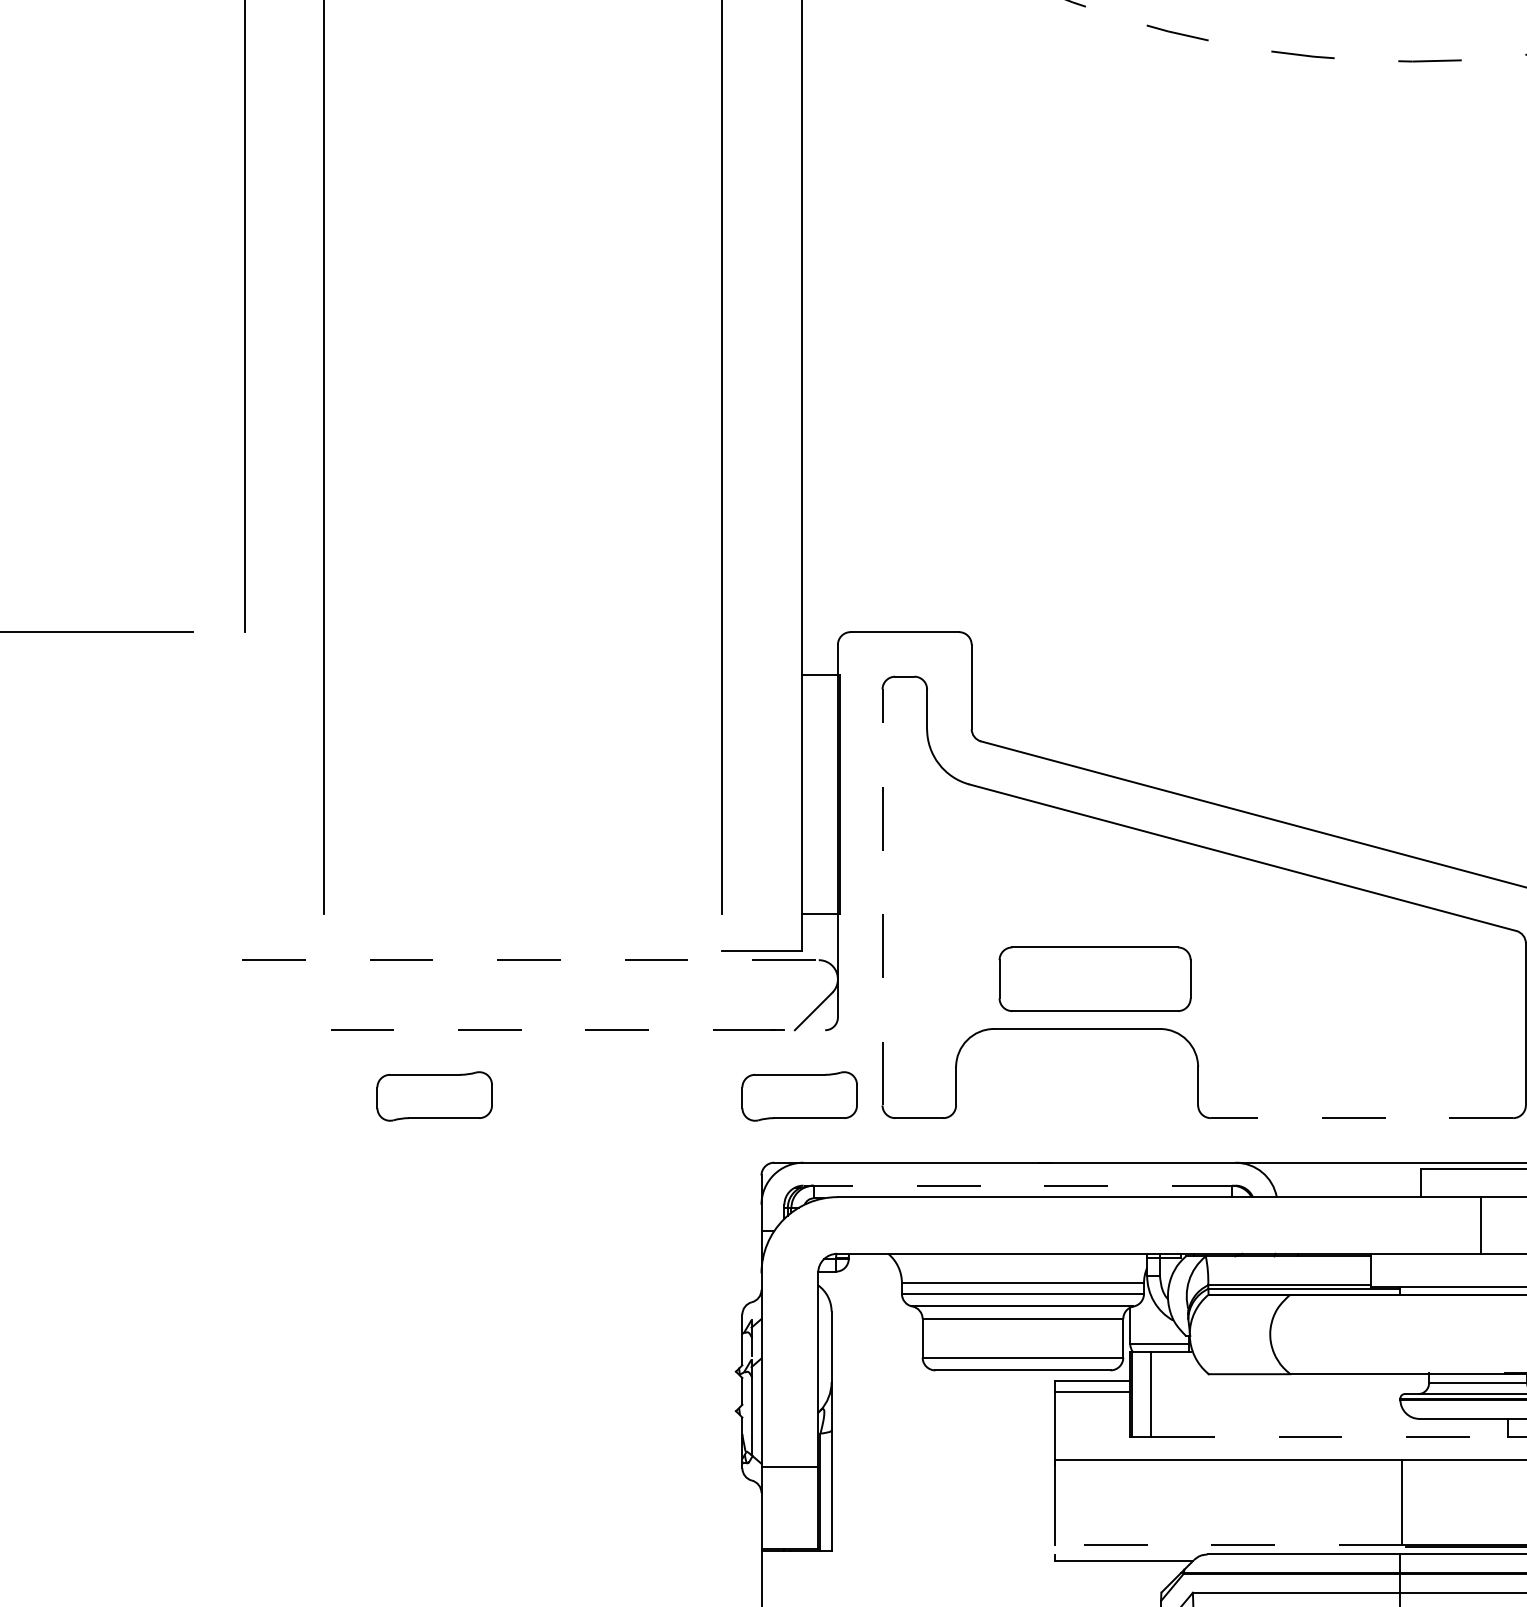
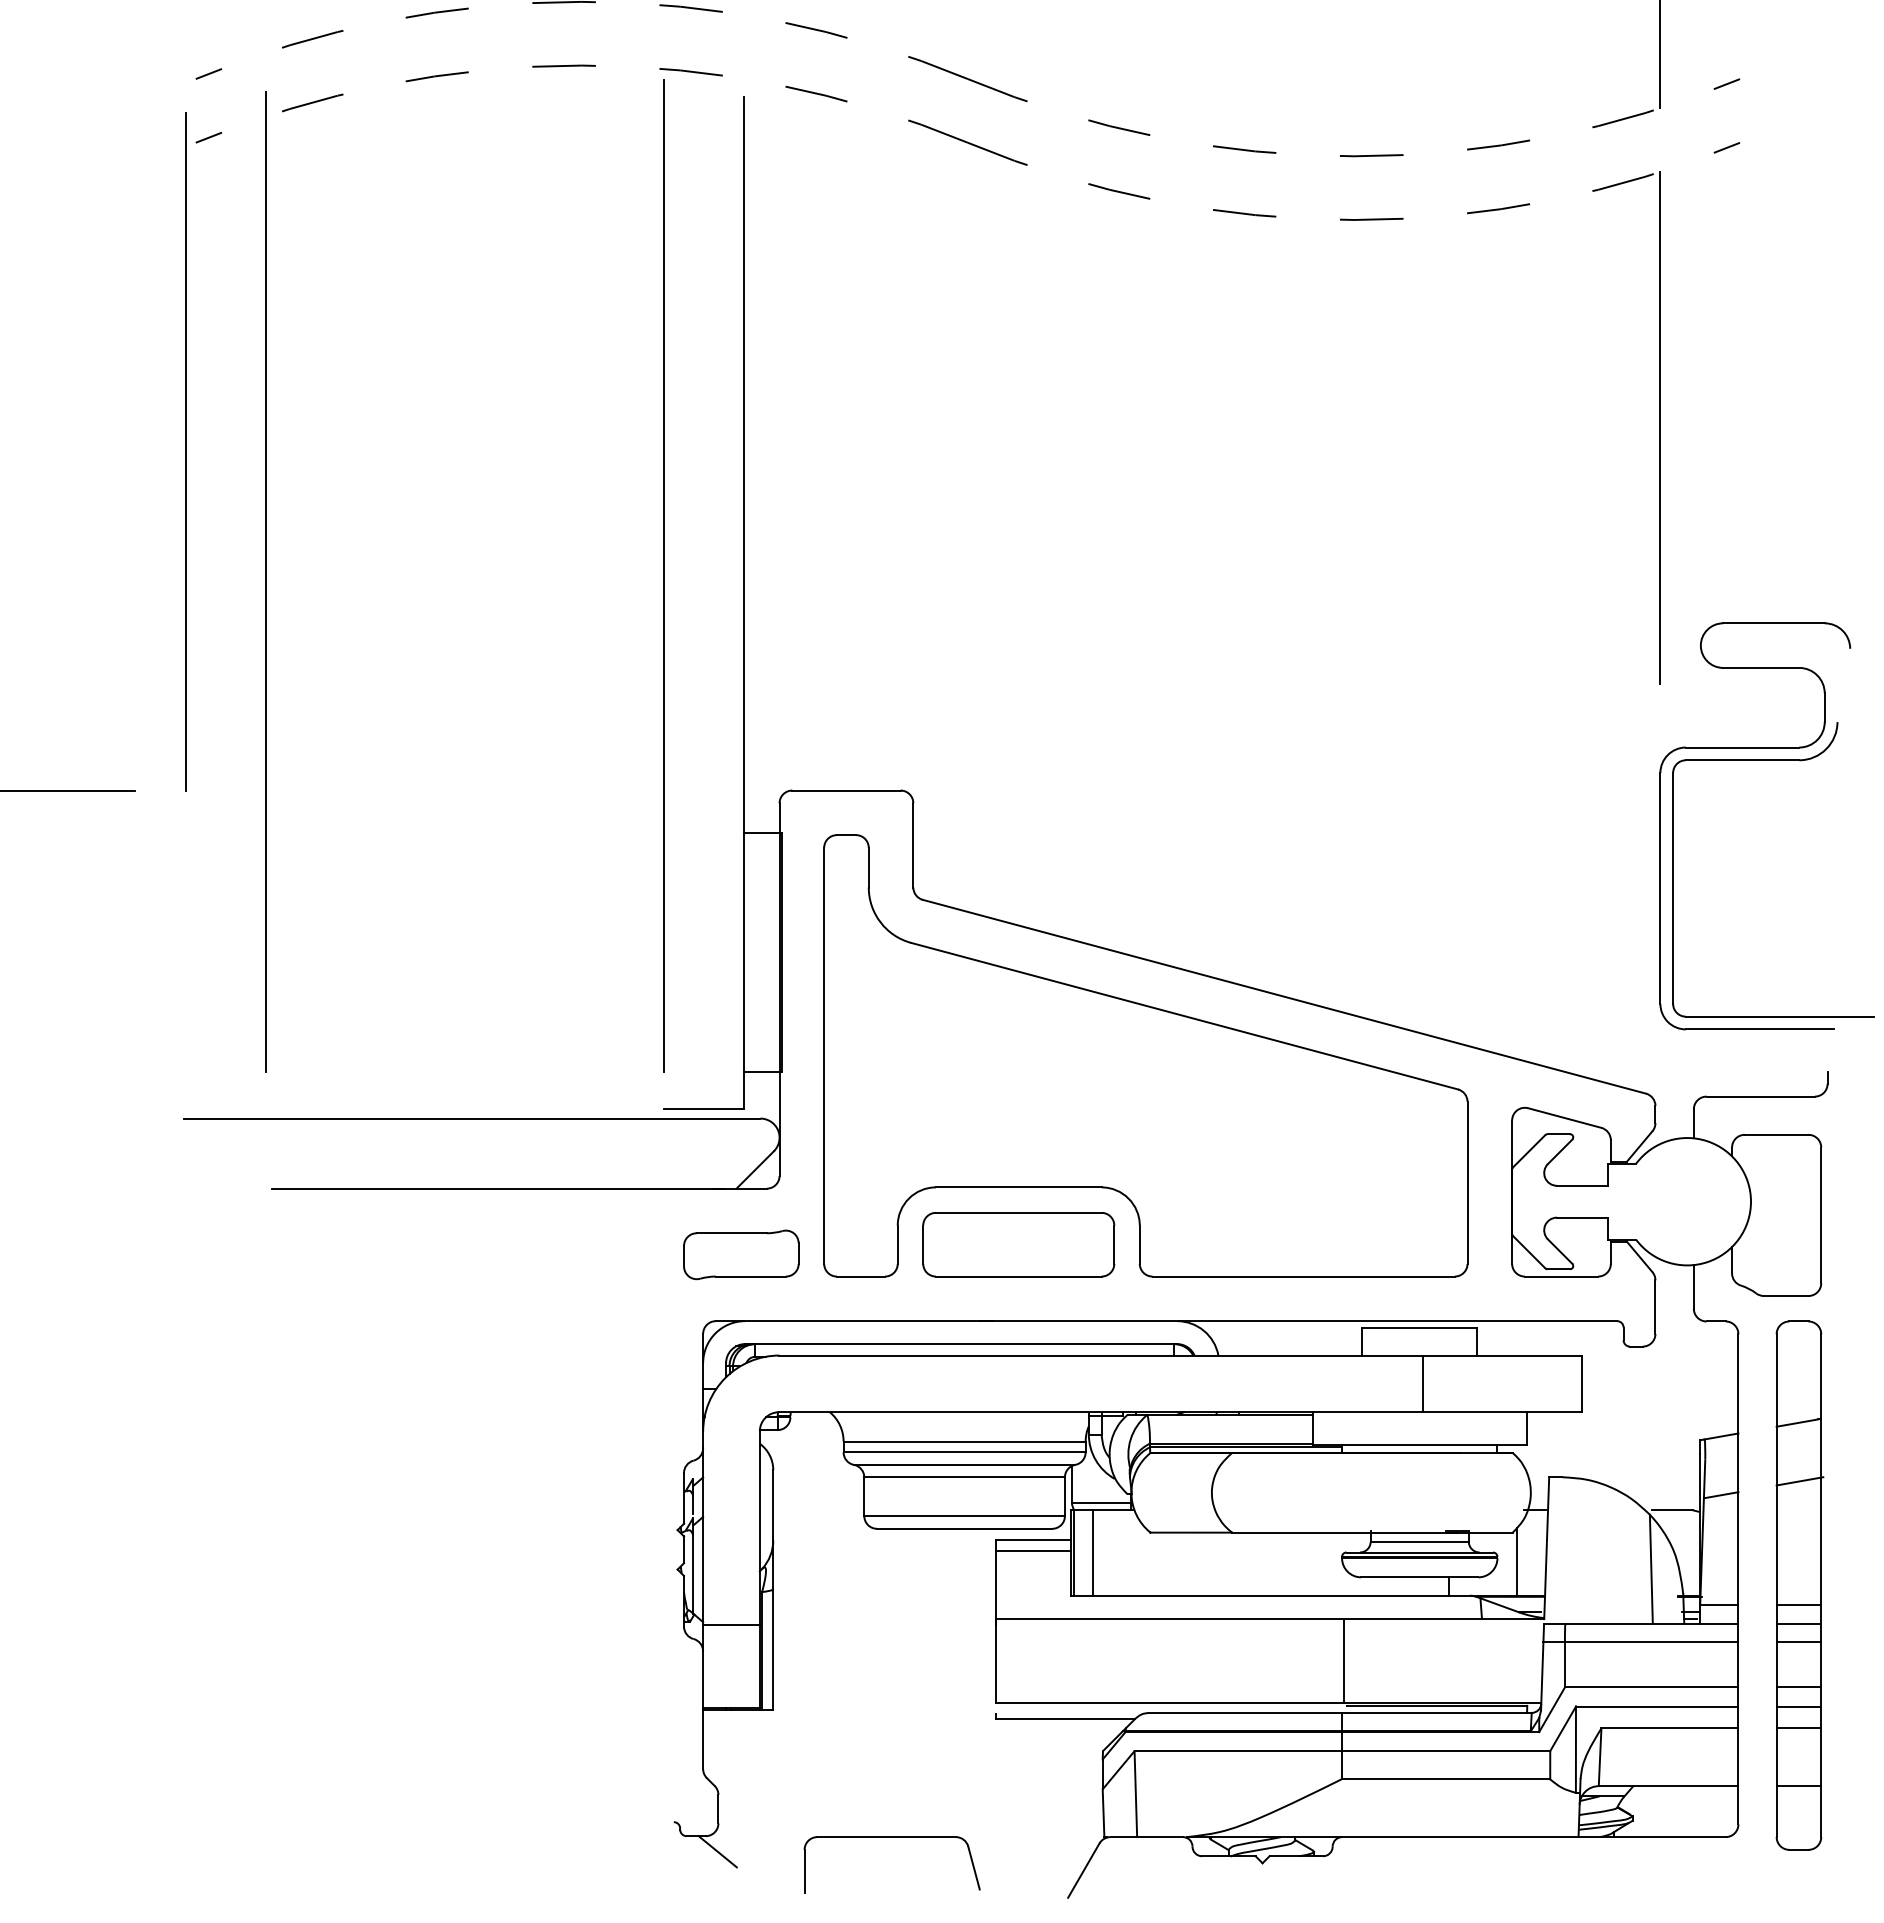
line: (882, 897) -> (824, 1055), dashed -> solid
line: (530, 960) -> (472, 1118), dashed -> solid
part: (1094, 979) -> (1018, 1244), moved
line: (578, 1030) -> (520, 1188), dashed -> solid
part: (434, 1096) -> (376, 1254), removed
line: (1361, 1118) -> (1303, 1276), dashed -> solid
line: (1019, 1186) -> (961, 1344), dashed -> solid
line: (1329, 1437) -> (1271, 1595), dashed -> solid
line: (1228, 1545) -> (1170, 1703), dashed -> solid

